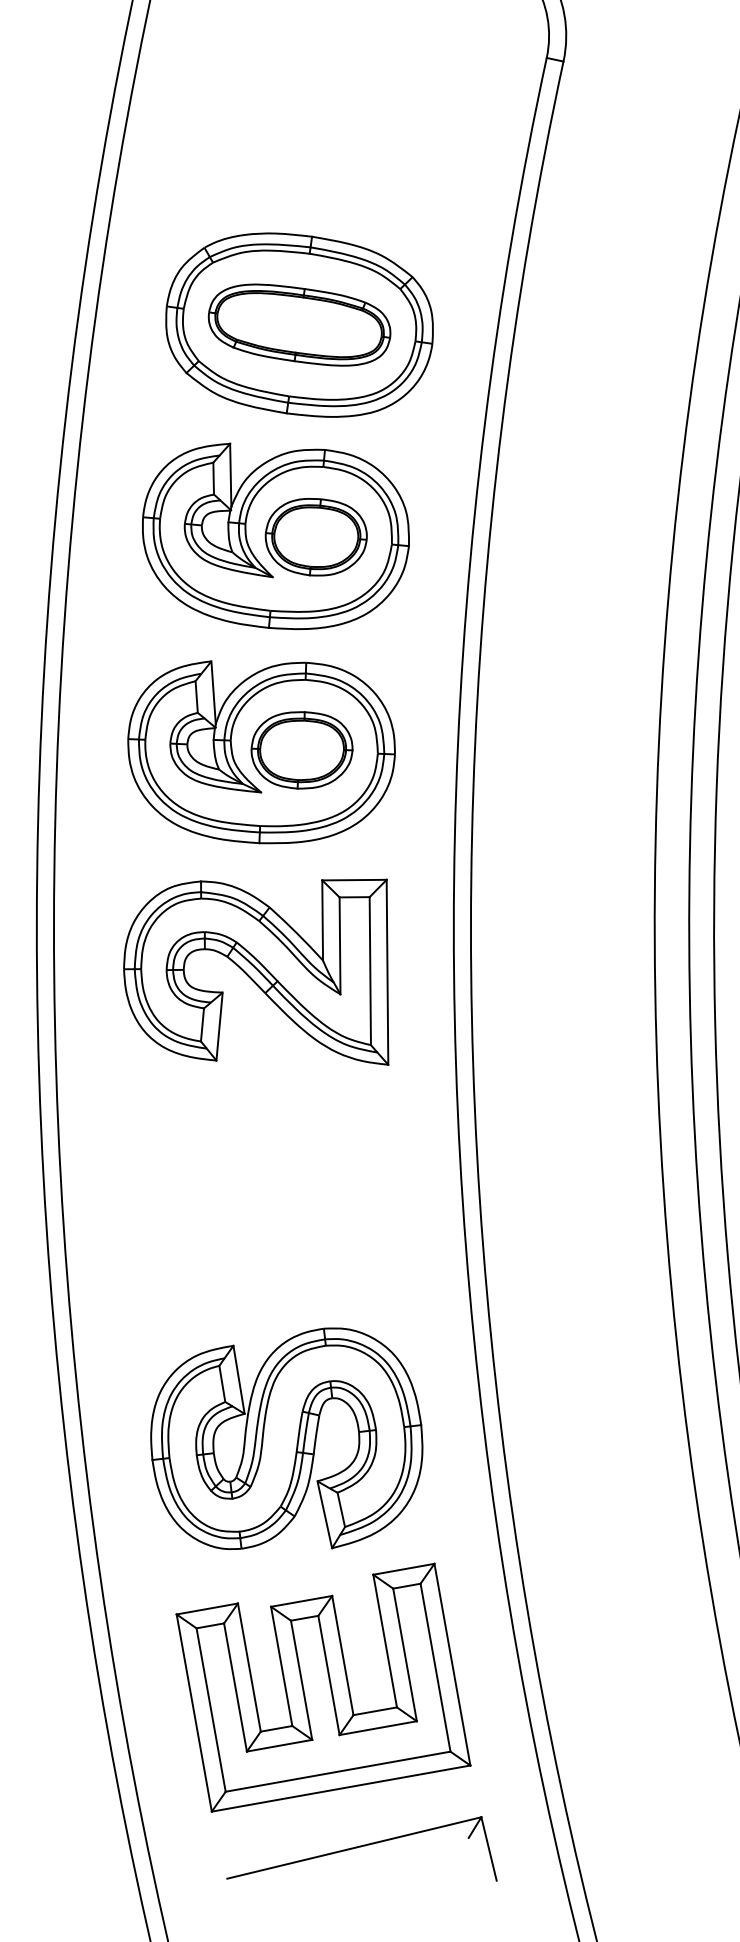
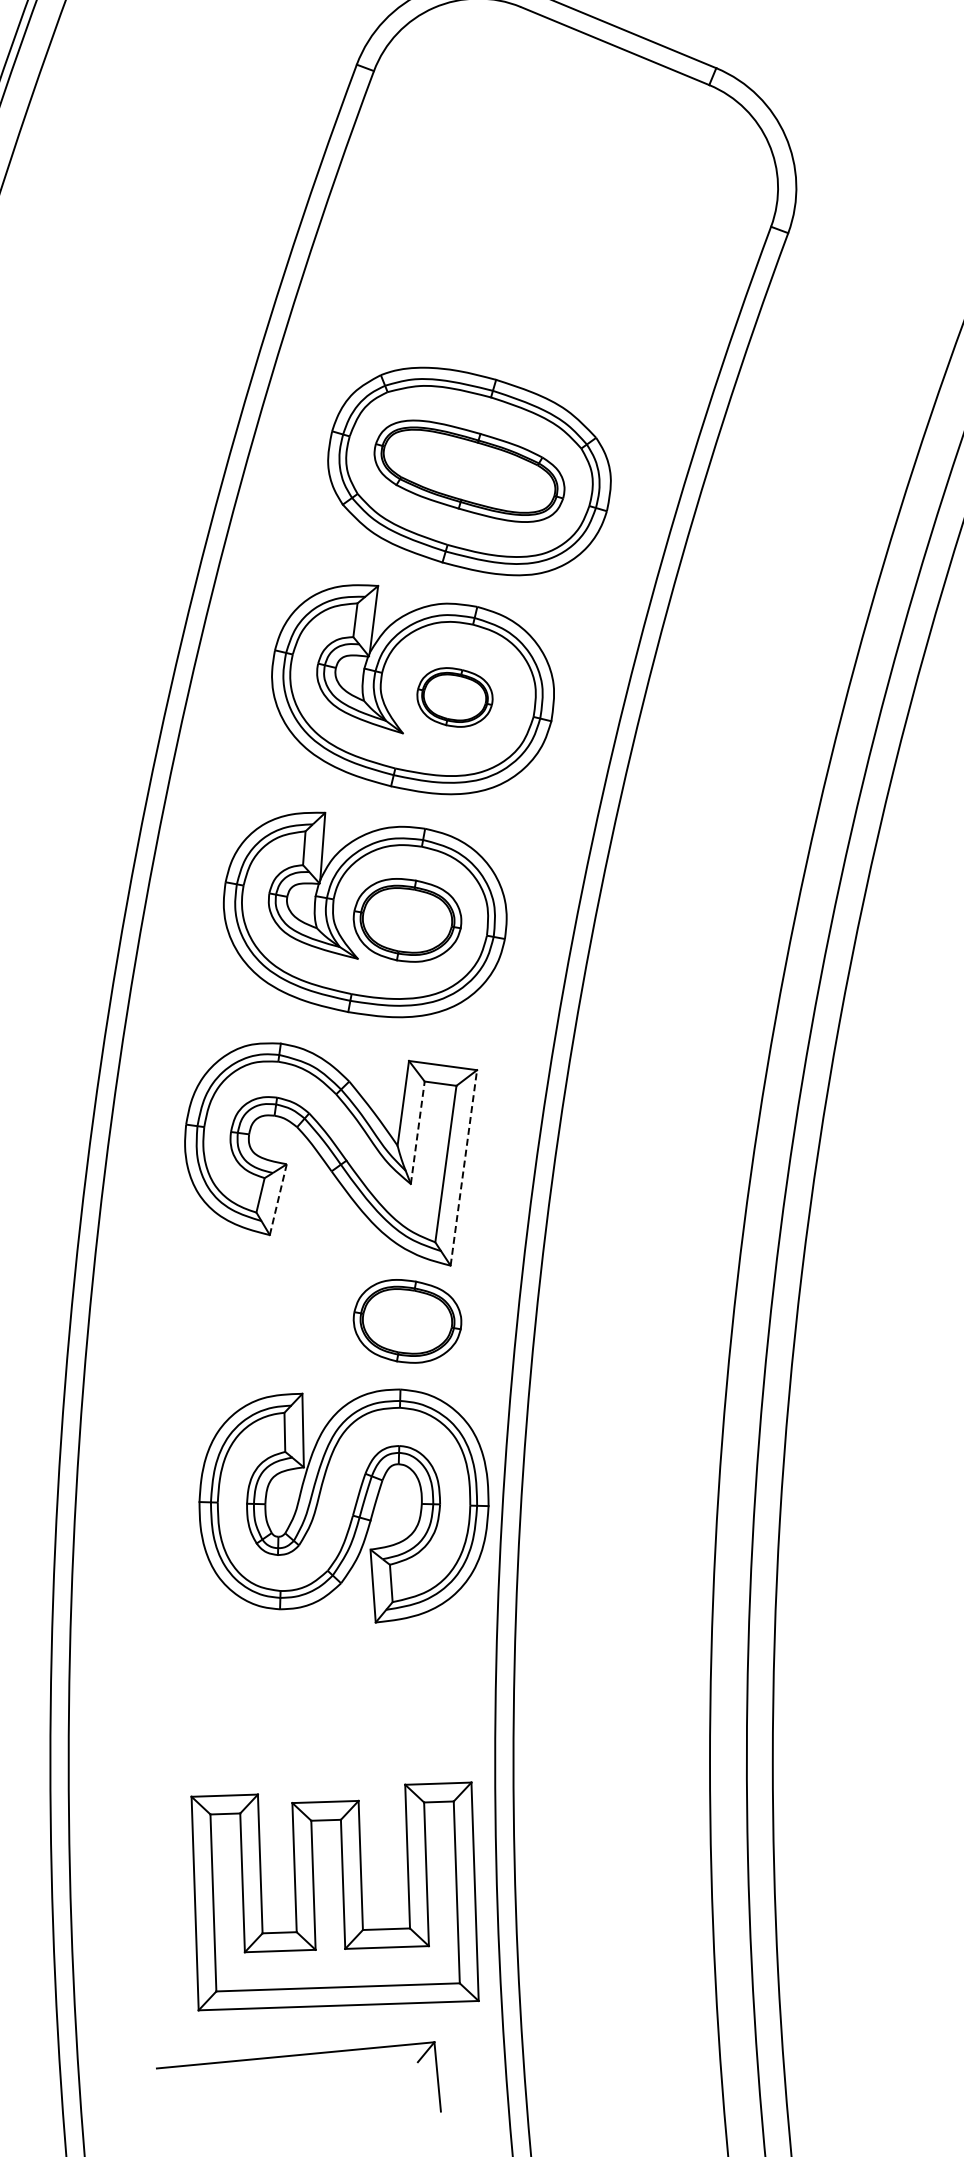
part: (315, 537) -> (454, 697), size x0.7
line: (339, 945) -> (417, 1132), solid -> dashed
line: (387, 971) -> (463, 1167), solid -> dashed
line: (219, 1026) -> (278, 1199), solid -> dashed
part: (355, 1122) -> (407, 1321), added
part: (286, 1443) -> (343, 1505), moved
part: (322, 1687) -> (334, 1896), moved
part: (356, 1848) -> (297, 2056), moved

